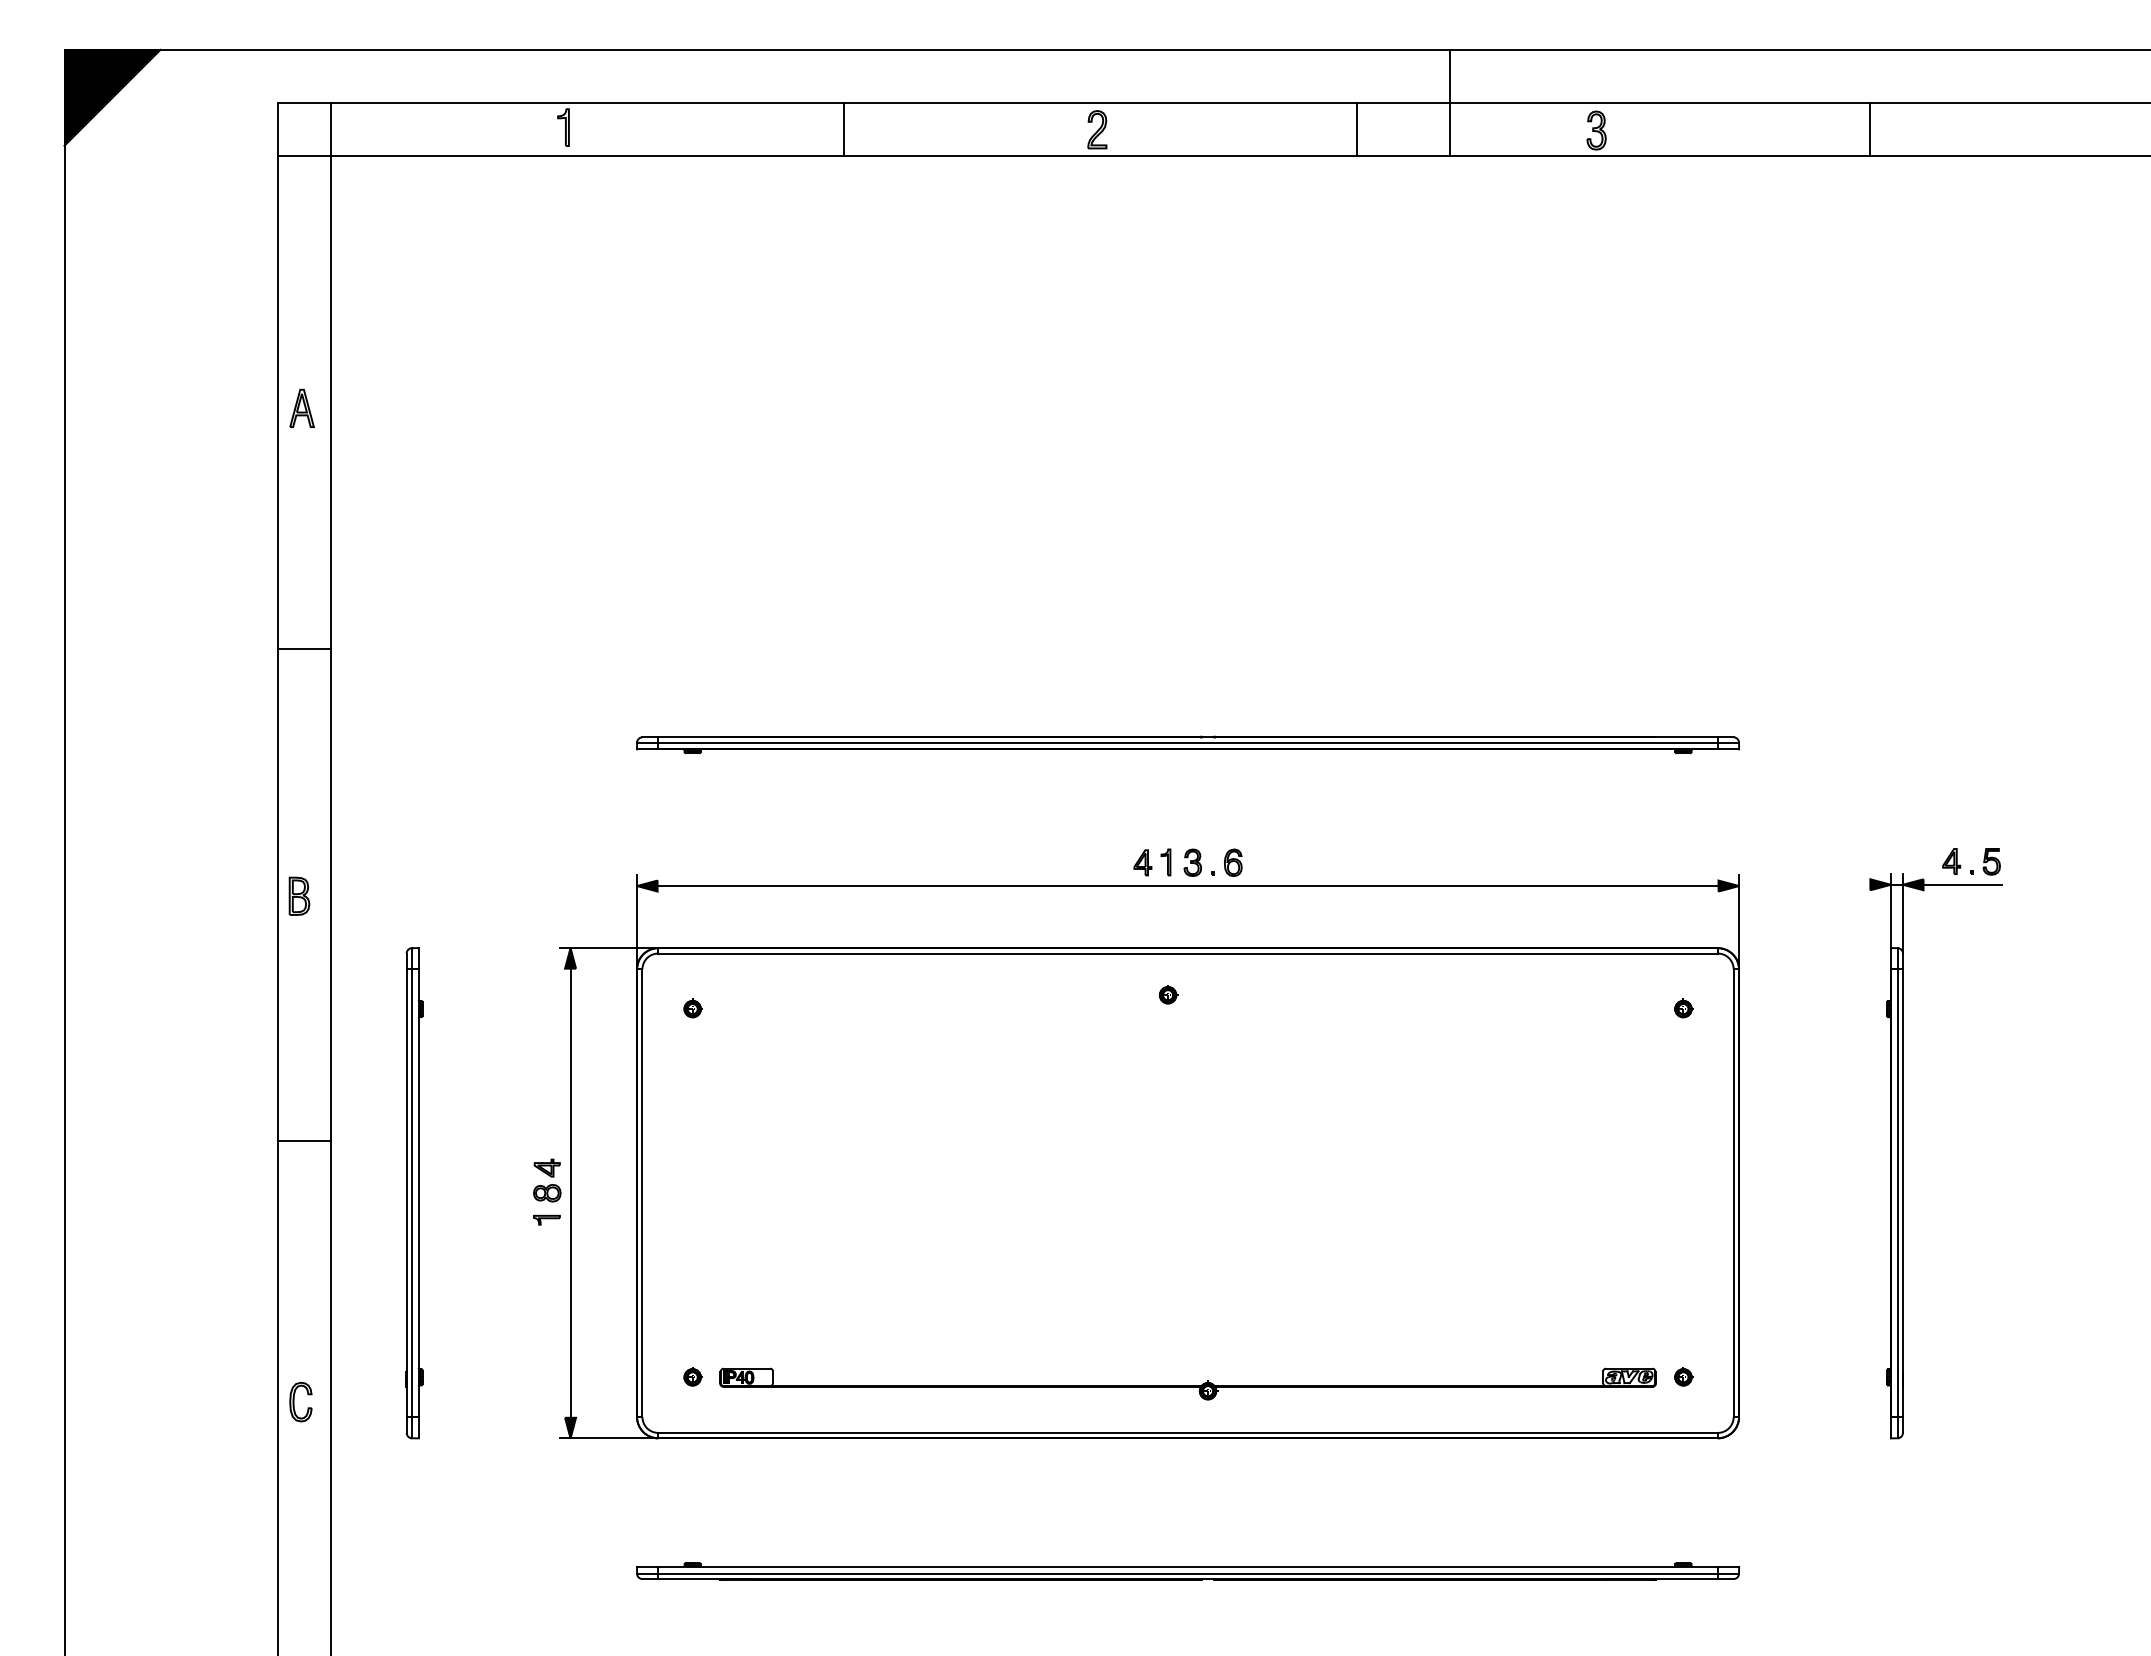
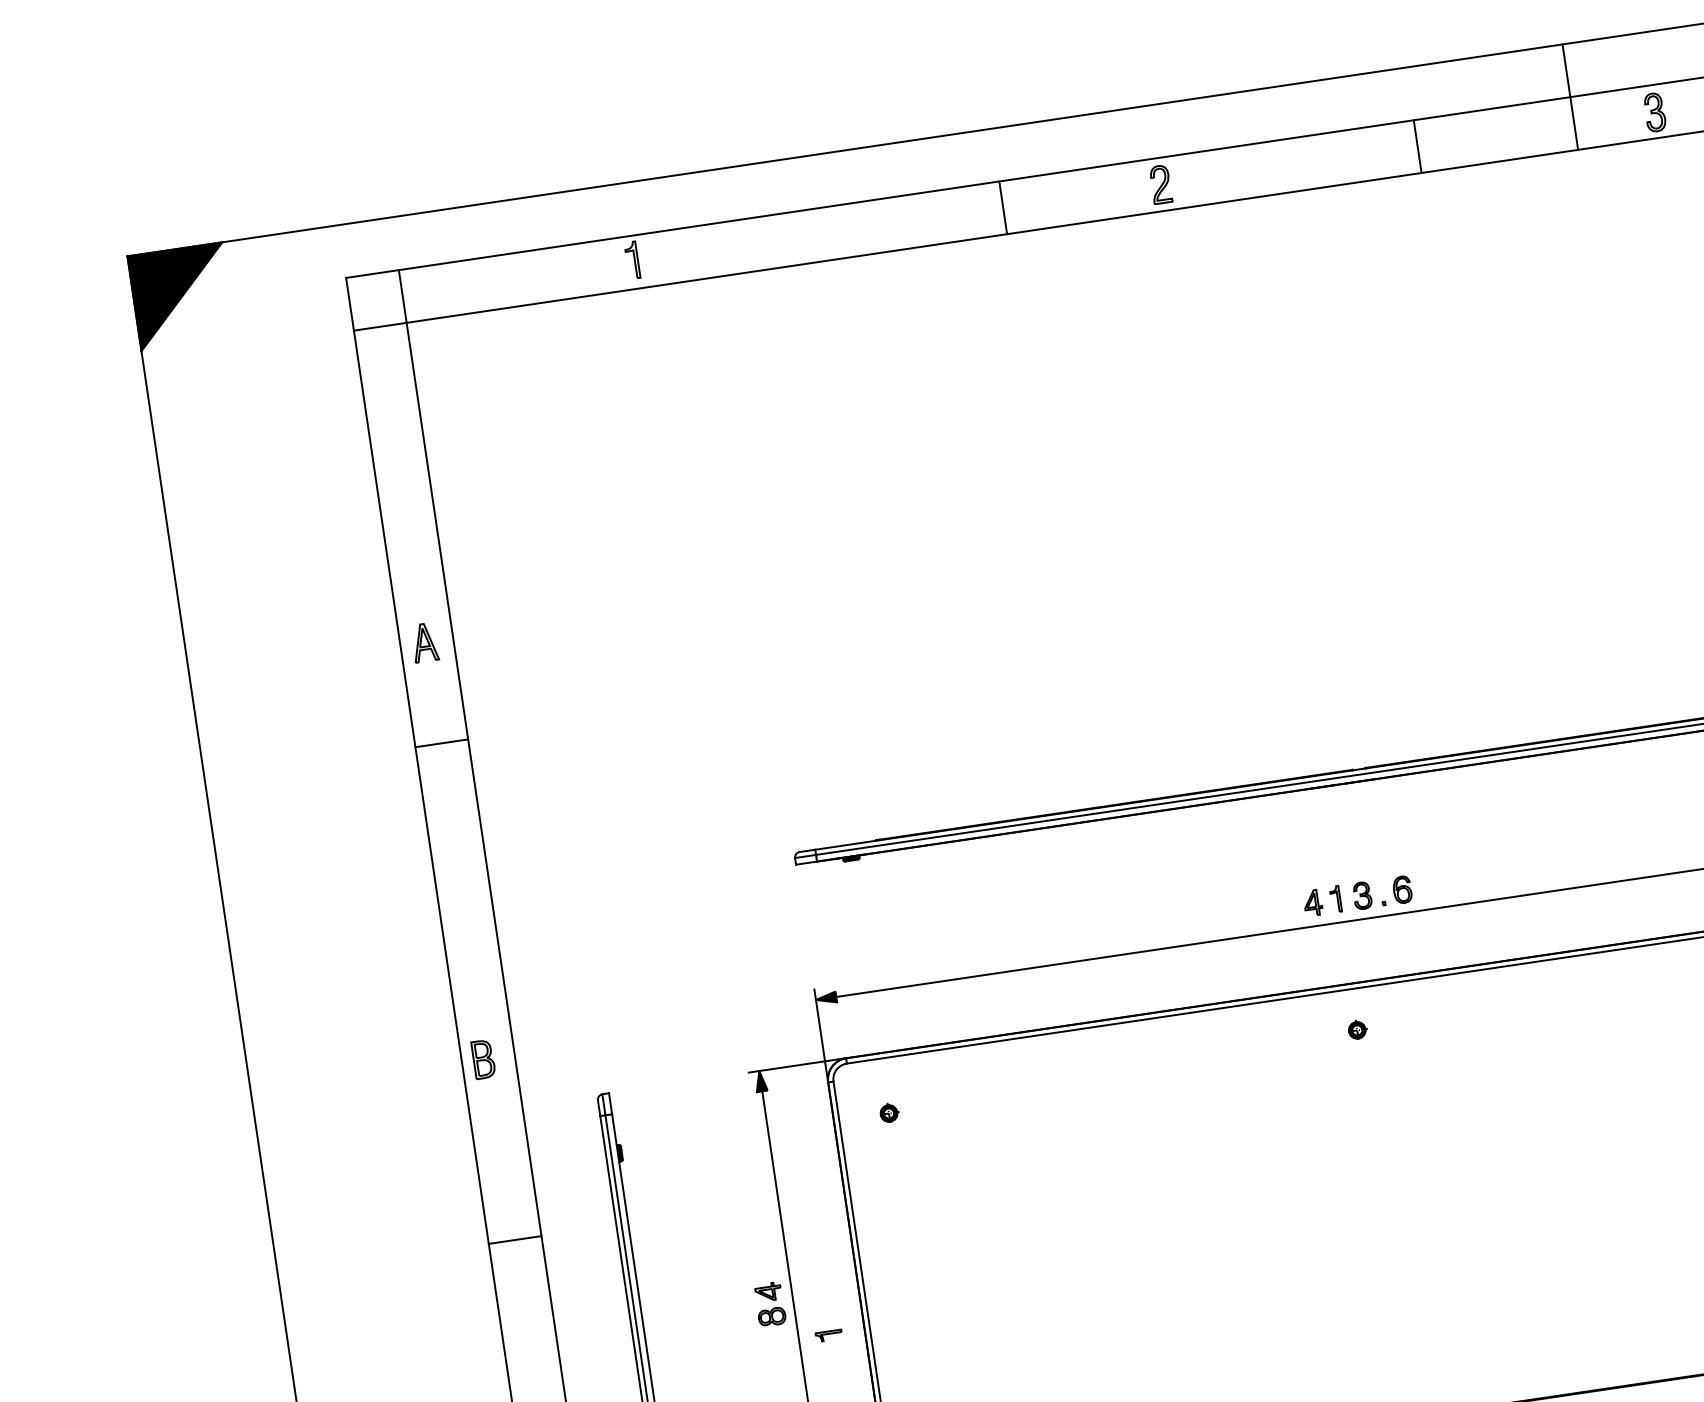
line: (1450, 102) -> (1570, 96), moved
line: (843, 129) -> (1002, 207), moved
part: (301, 407) -> (423, 641), moved
line: (304, 648) -> (441, 743), moved
line: (304, 1140) -> (515, 1239), moved
part: (546, 1219) -> (828, 1335), moved

